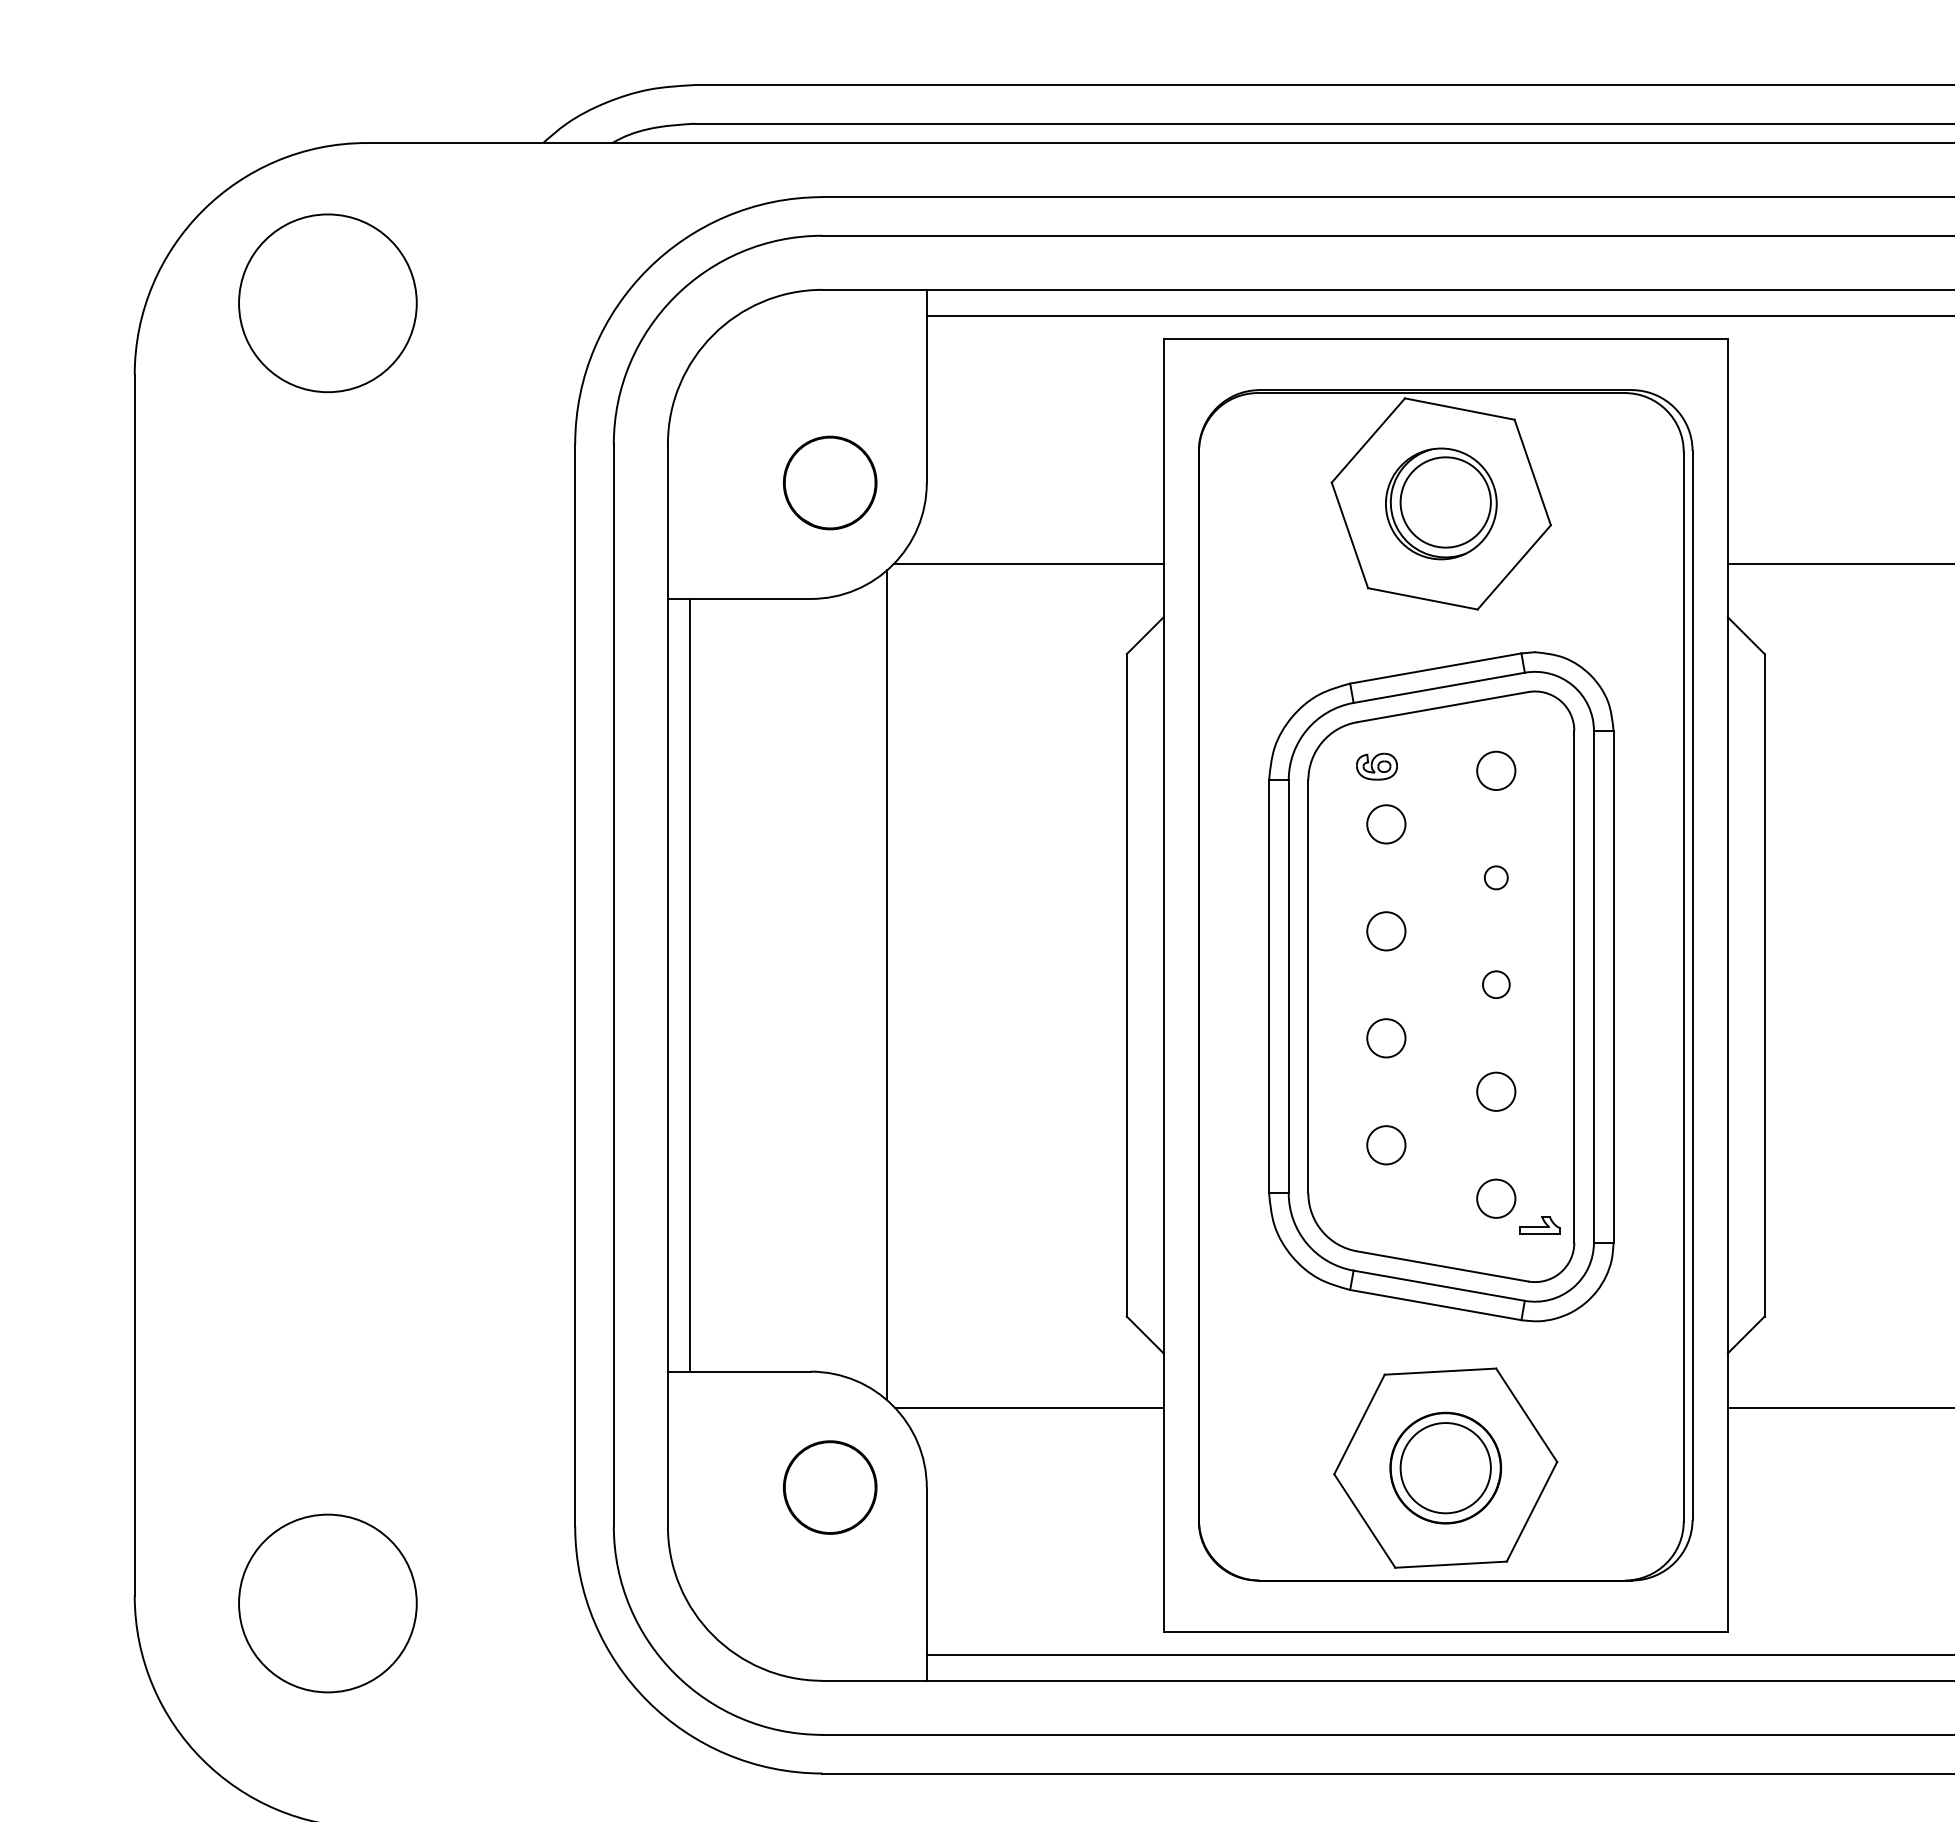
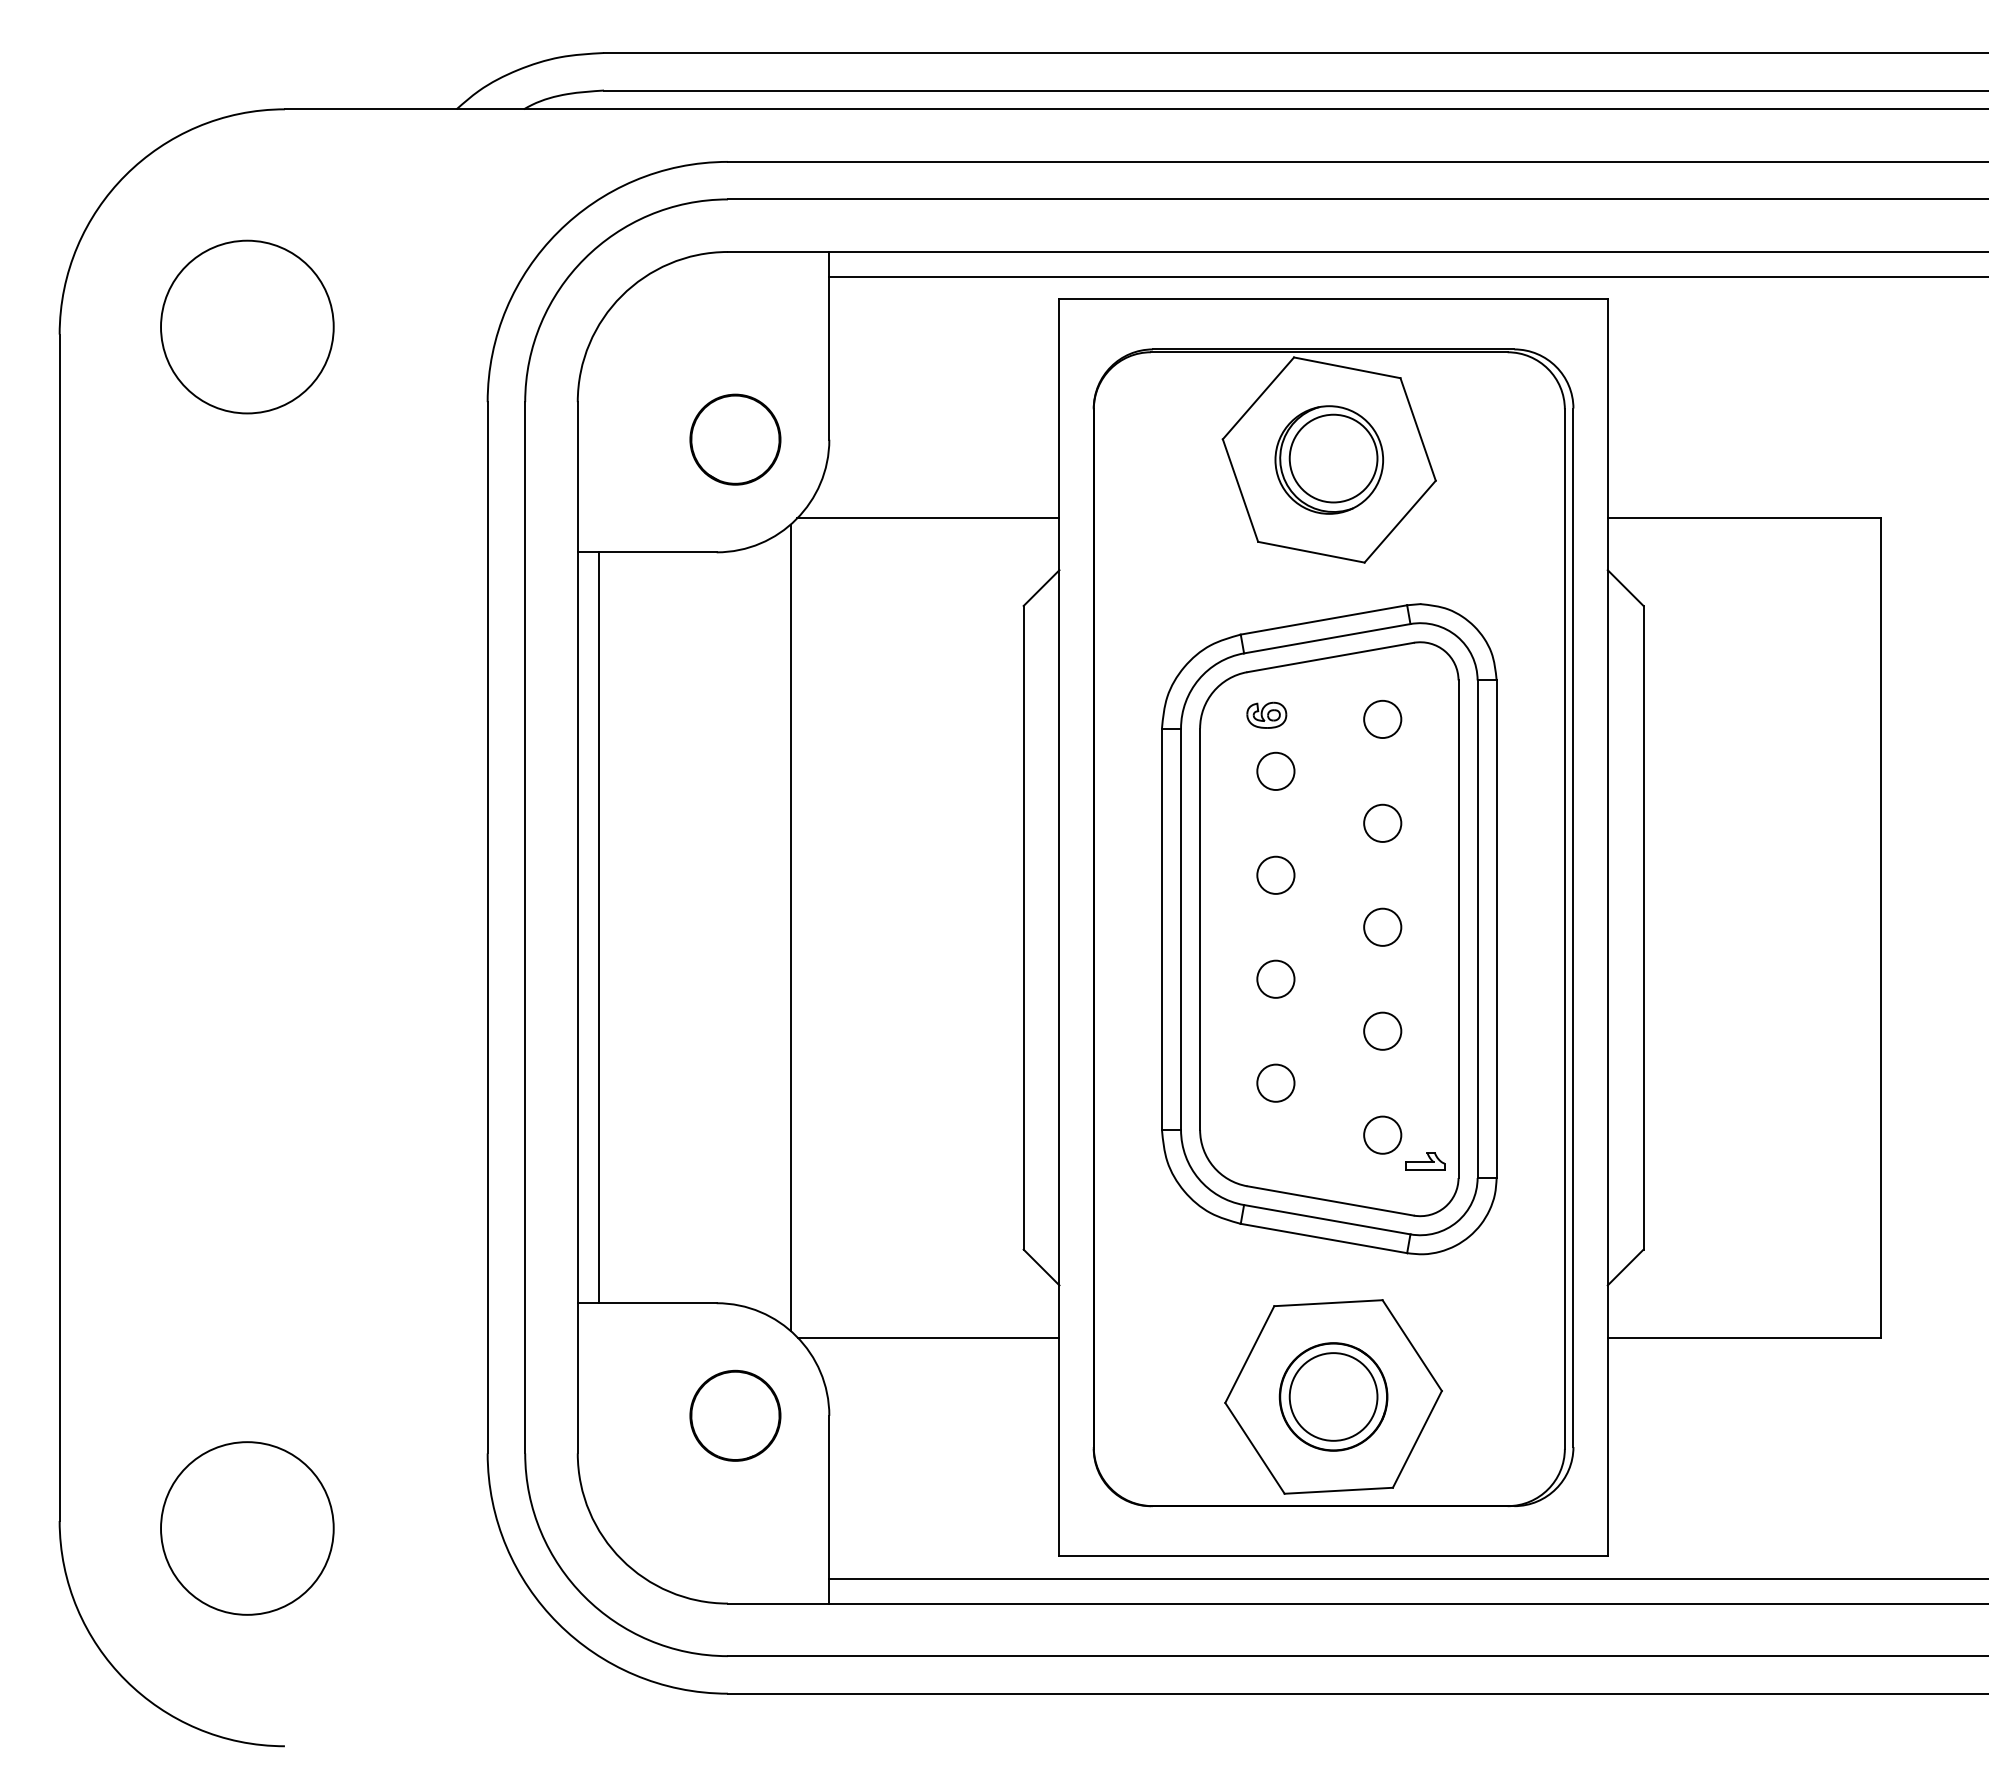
circle: (328, 302) -> (247, 326), moved
circle: (1496, 876) -> (1382, 822), size x1.67
circle: (1496, 983) -> (1382, 926), size x1.43

